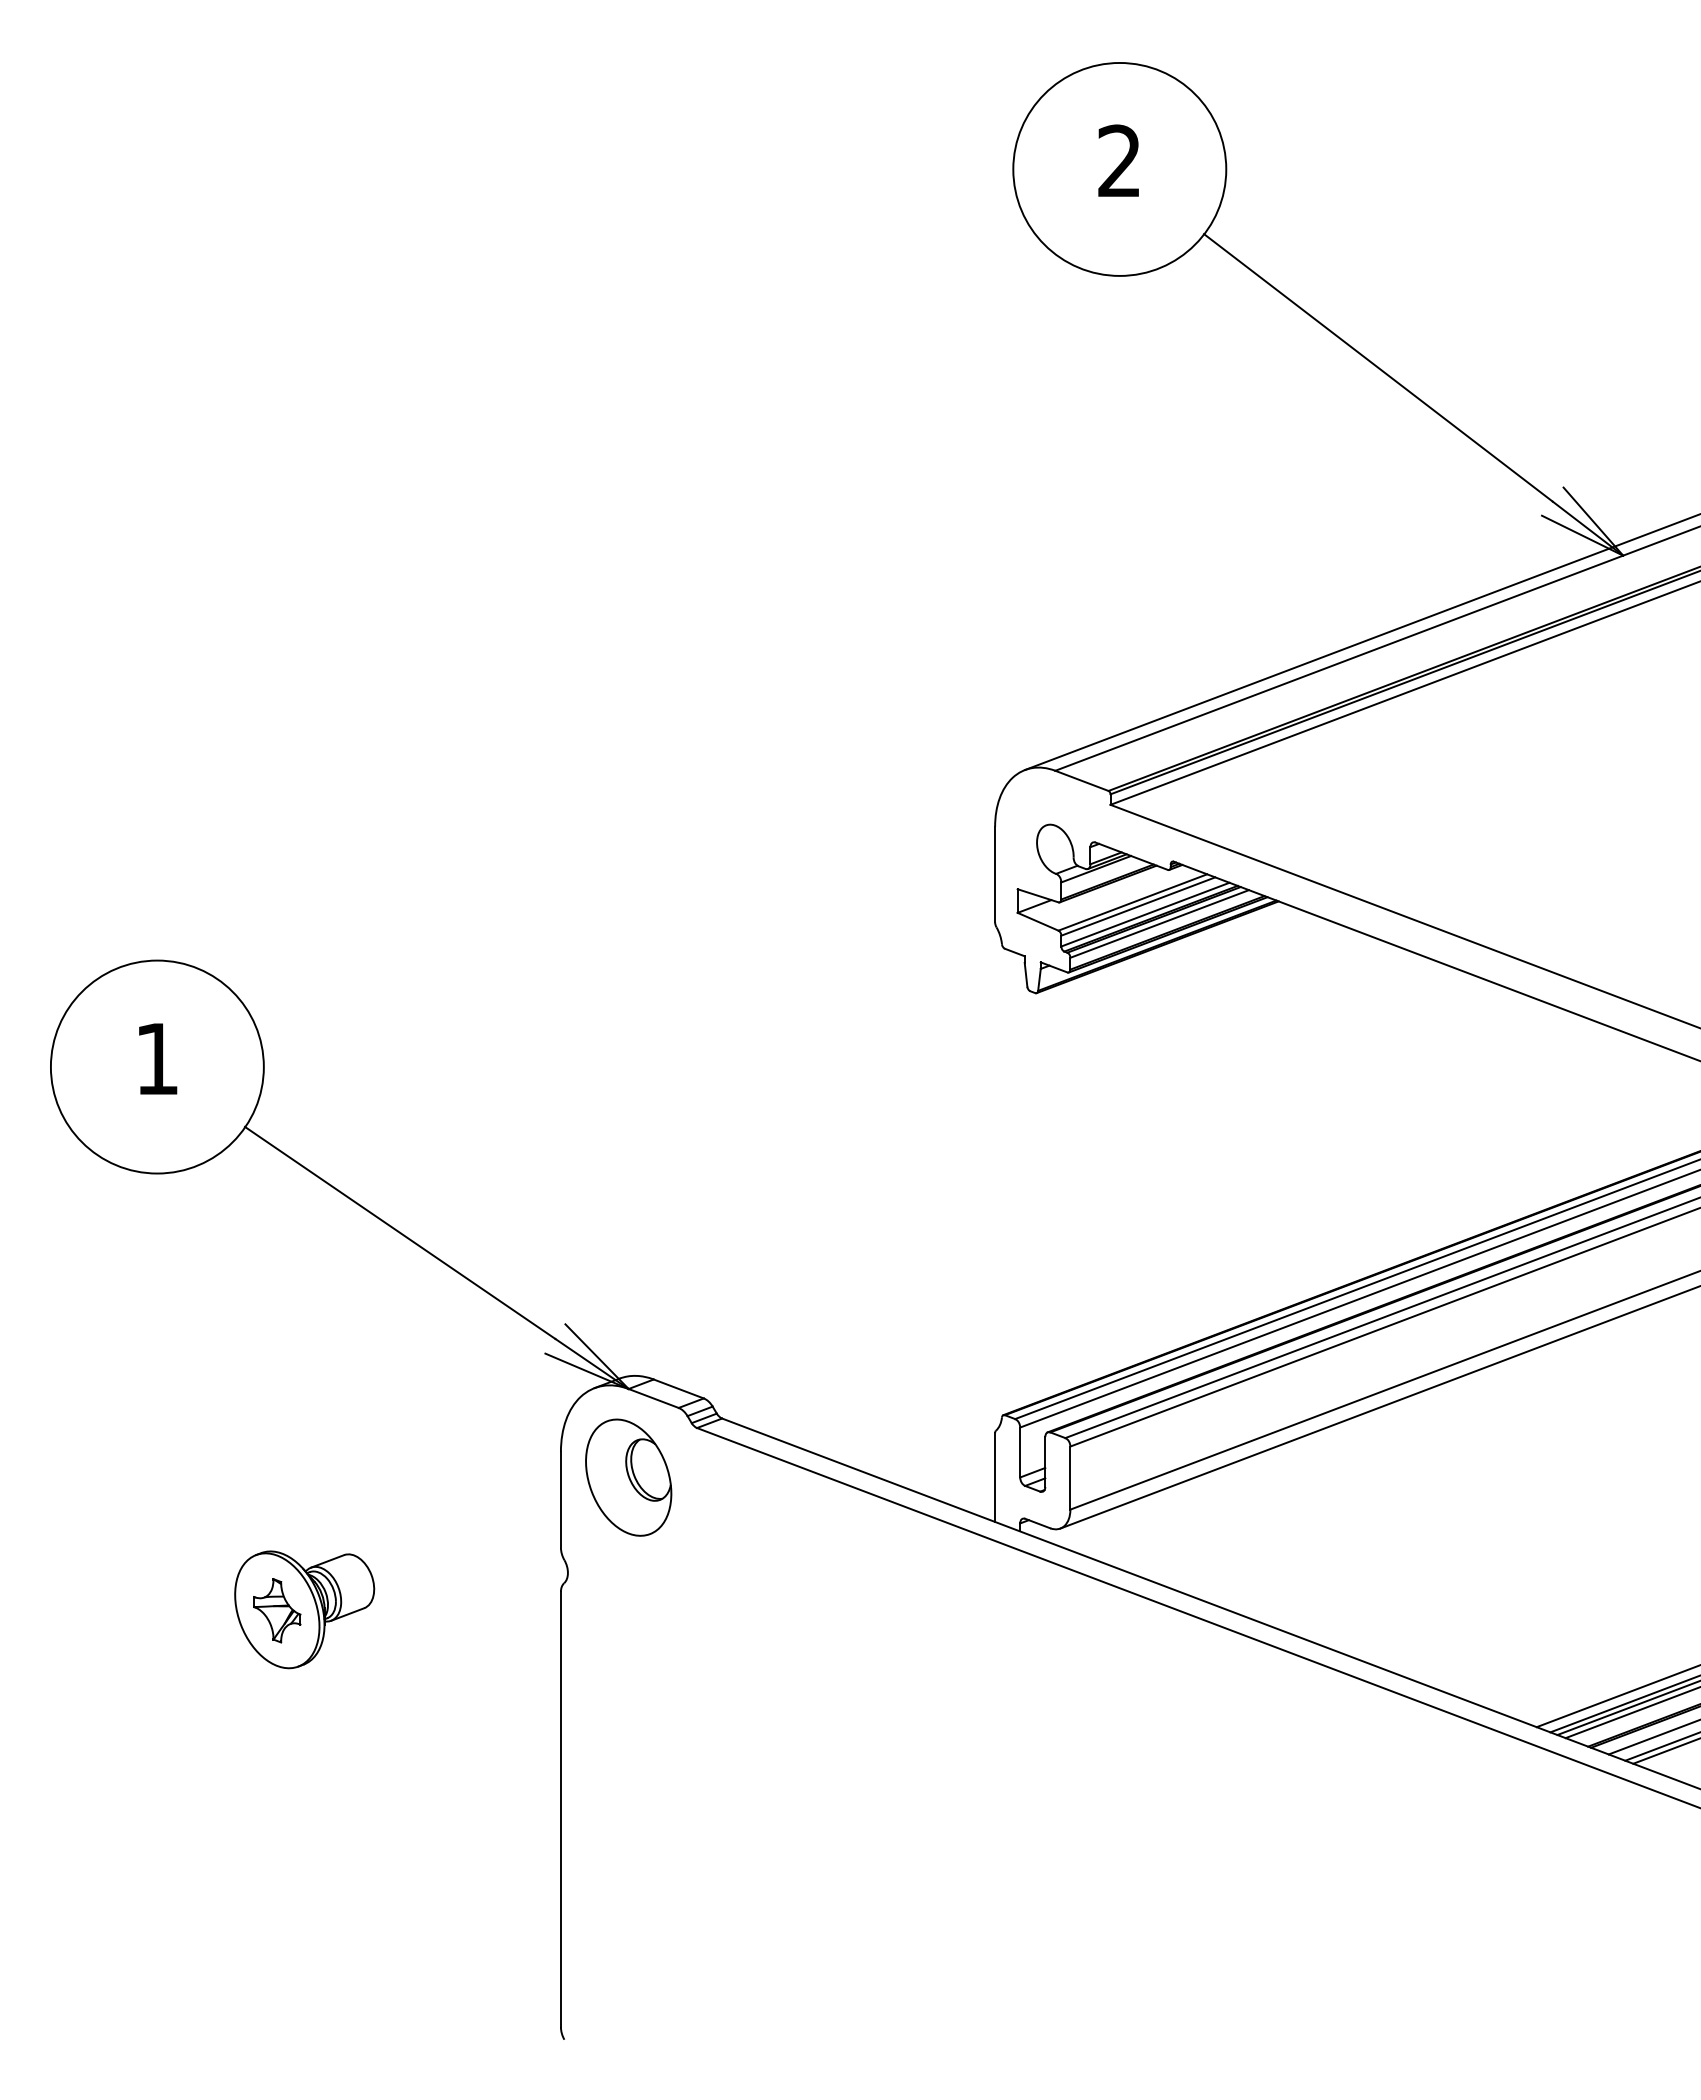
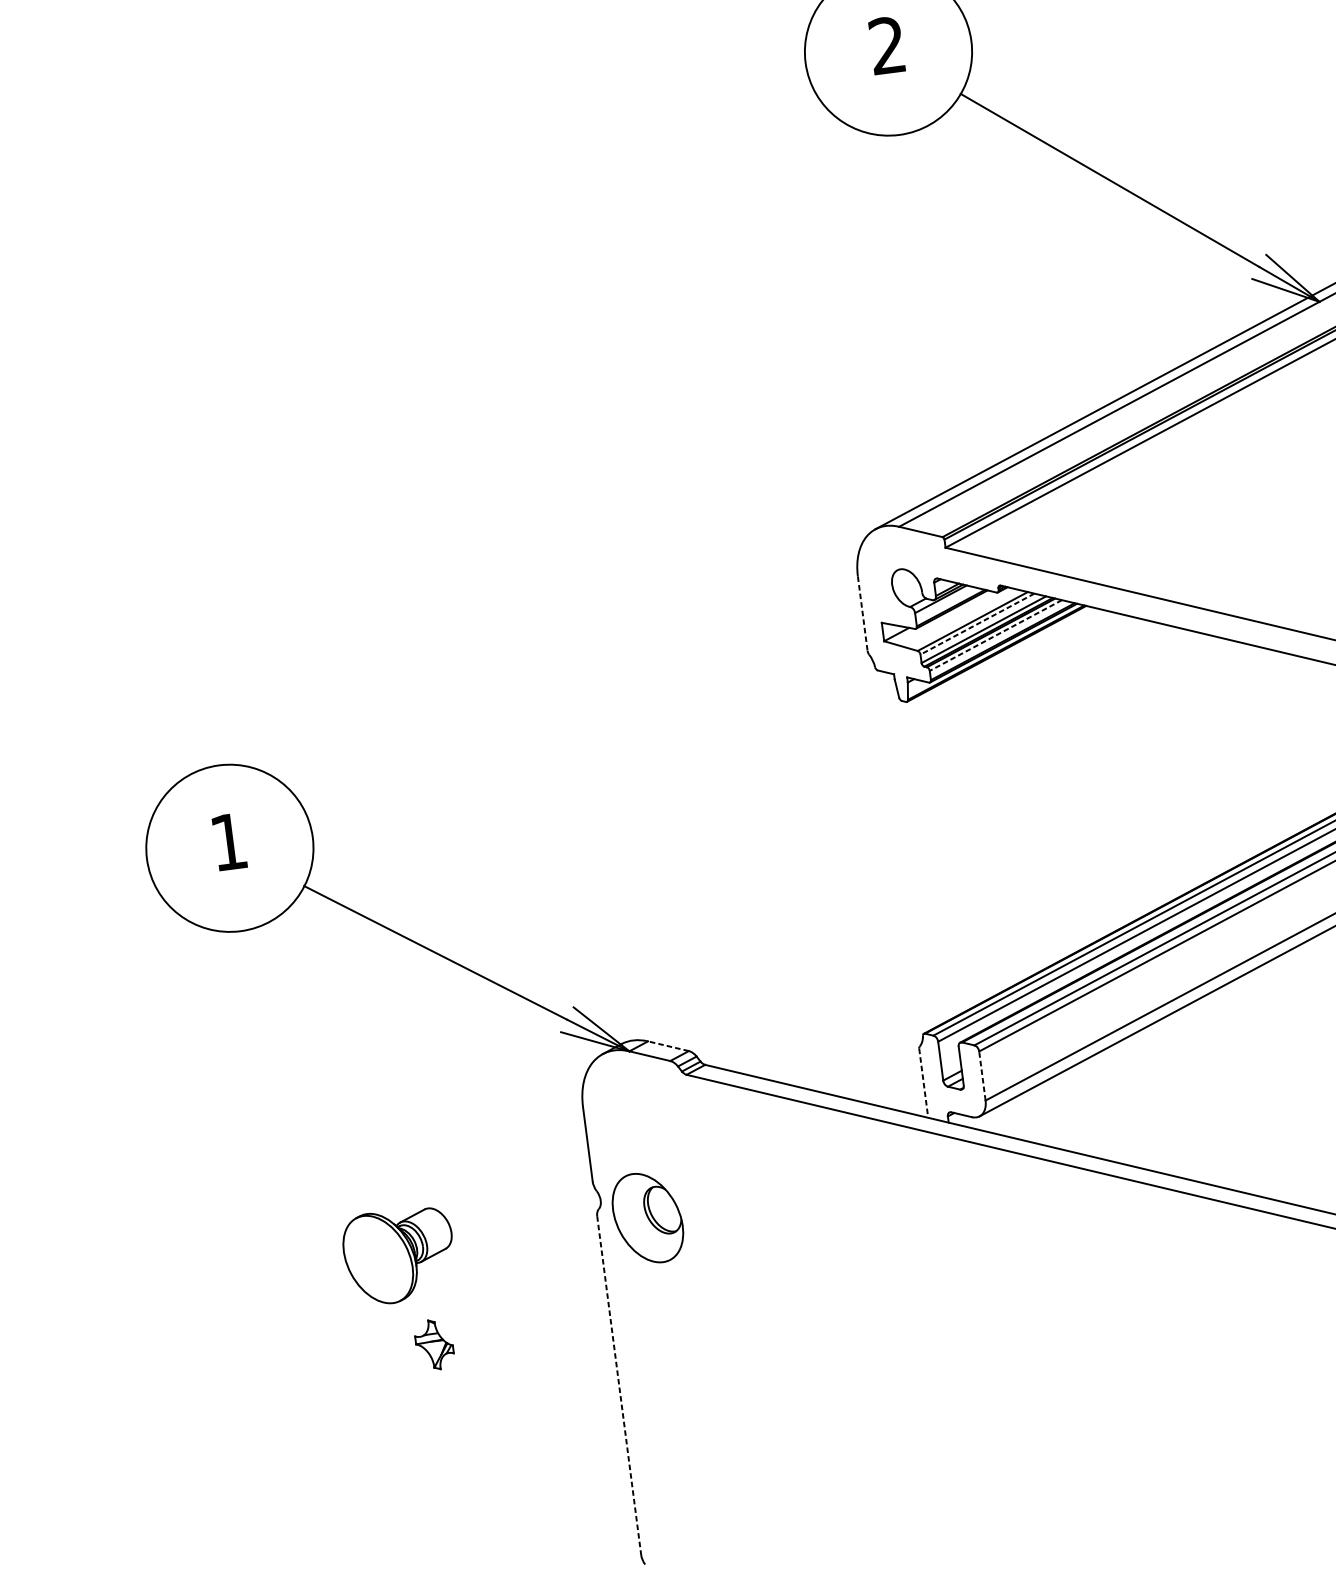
line: (995, 874) -> (863, 613), solid -> dashed
line: (1137, 906) -> (976, 624), solid -> dashed
line: (1159, 924) -> (995, 635), solid -> dashed
line: (678, 1388) -> (668, 1045), solid -> dashed
part: (628, 1477) -> (647, 1217), moved
line: (995, 1478) -> (924, 1083), solid -> dashed
line: (1070, 1478) -> (982, 1076), solid -> dashed
part: (277, 1610) -> (434, 1344), moved
line: (560, 1809) -> (618, 1385), solid -> dashed

